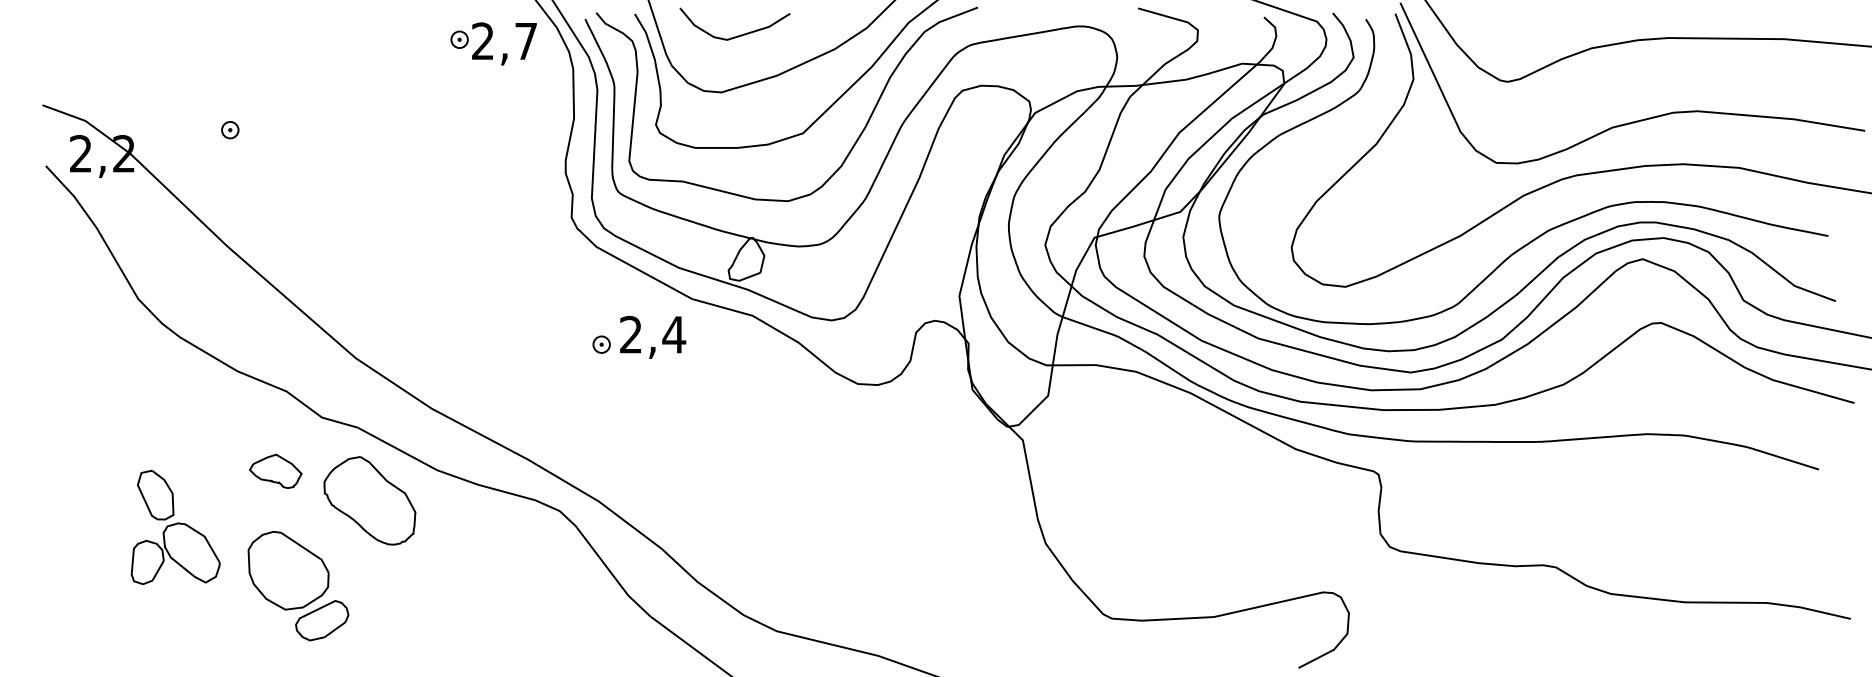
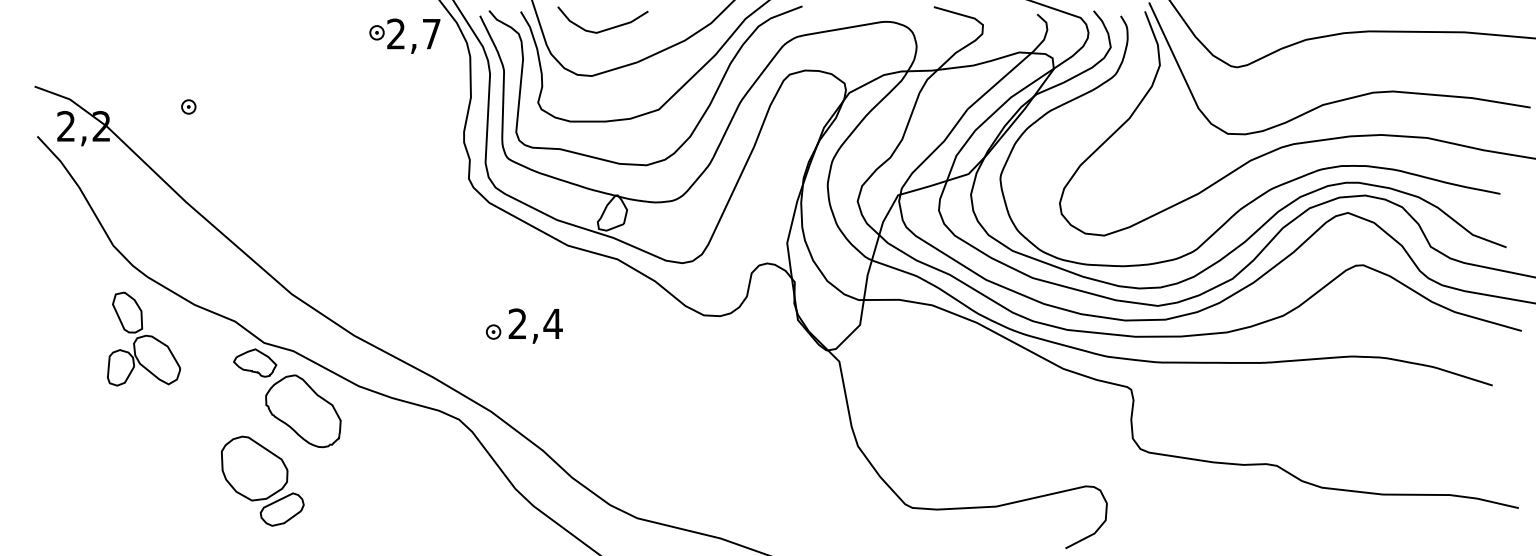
part: (639, 336) -> (524, 325), moved
part: (276, 470) -> (255, 362), moved
part: (176, 526) -> (144, 338), moved
part: (298, 585) -> (262, 480), moved

